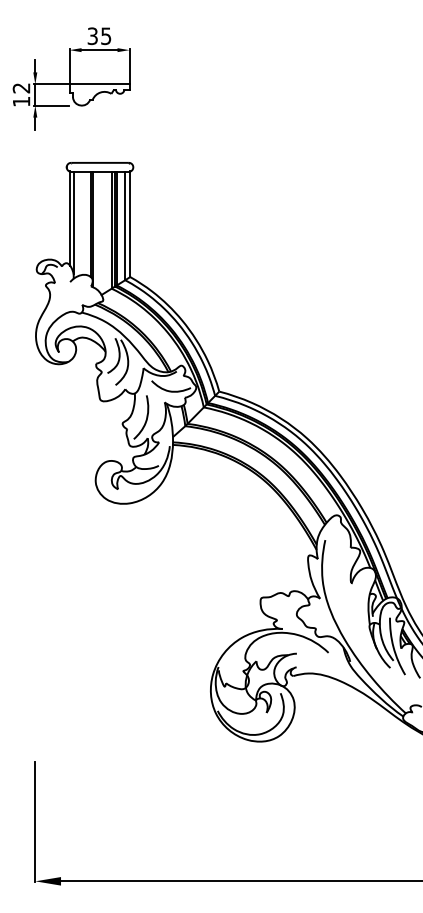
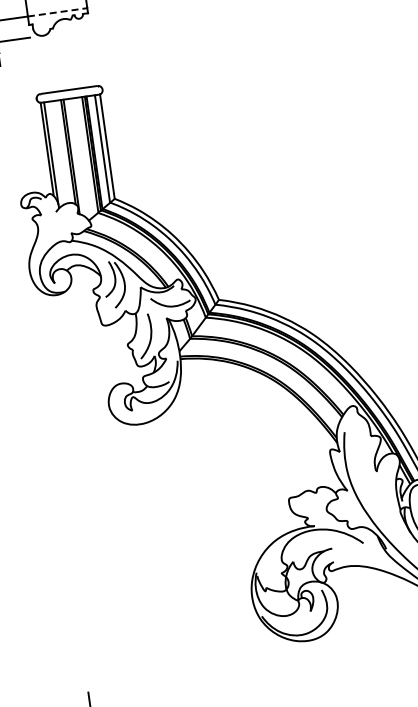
line: (99, 84) -> (57, 12), solid -> dashed

